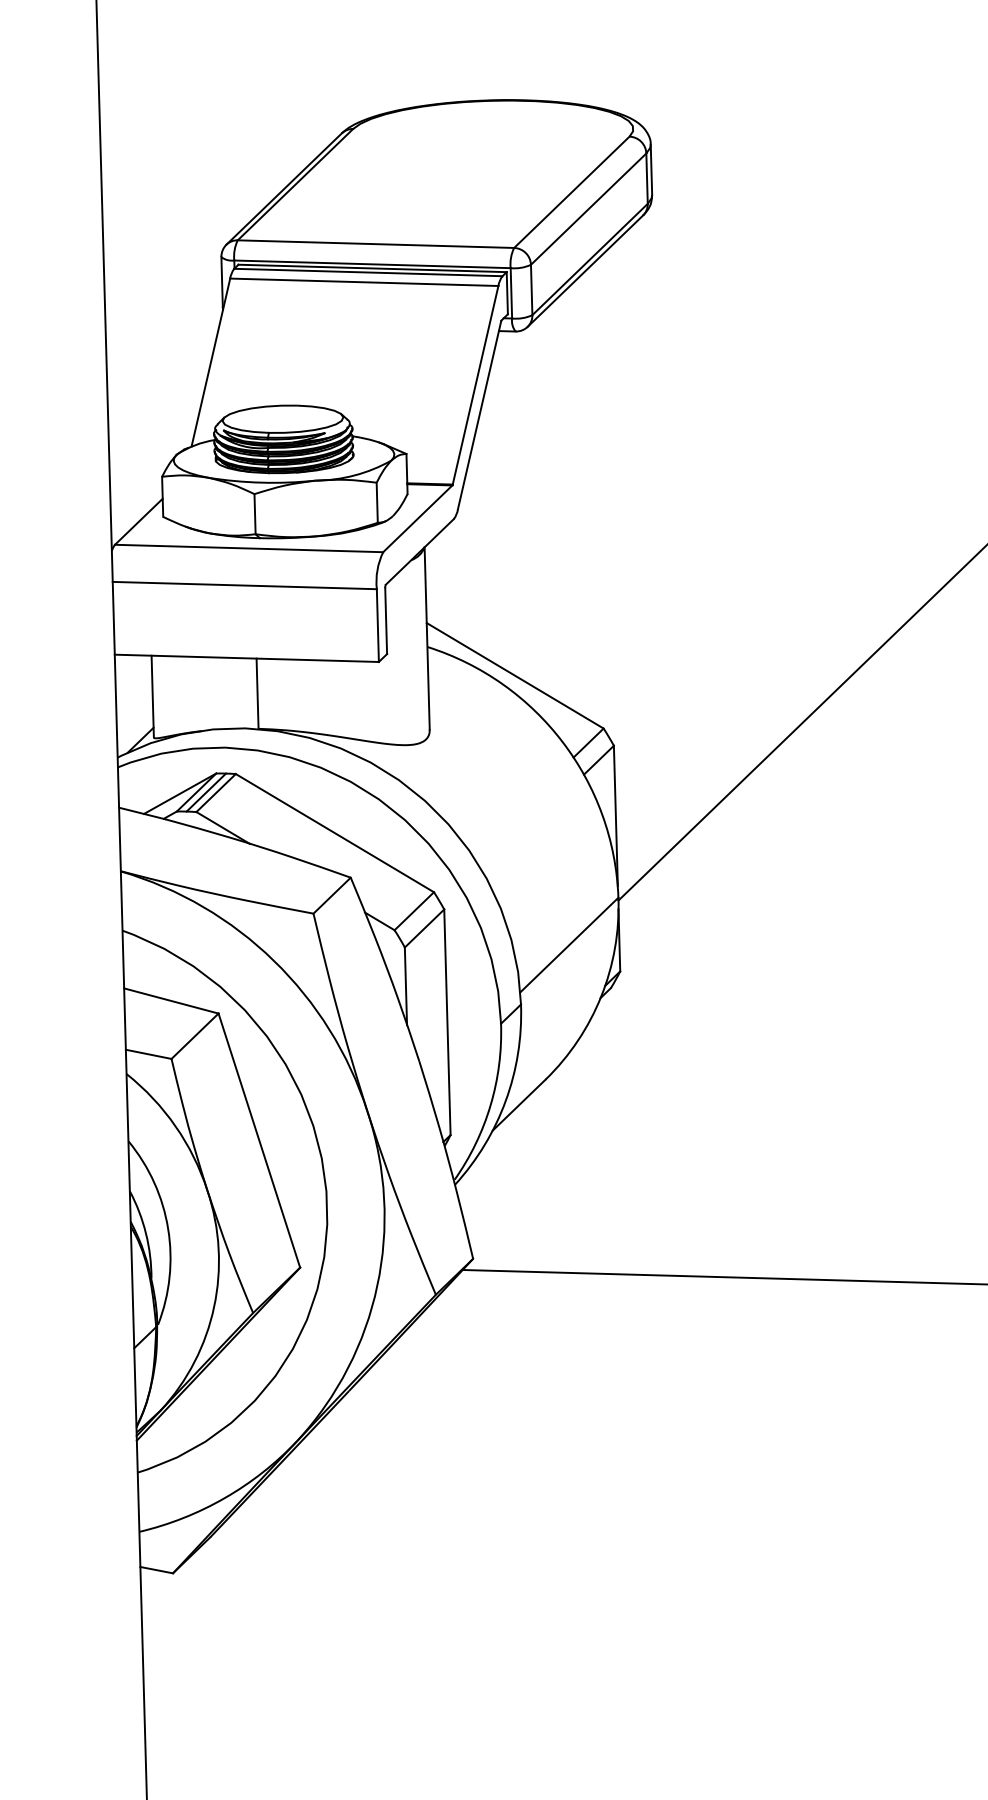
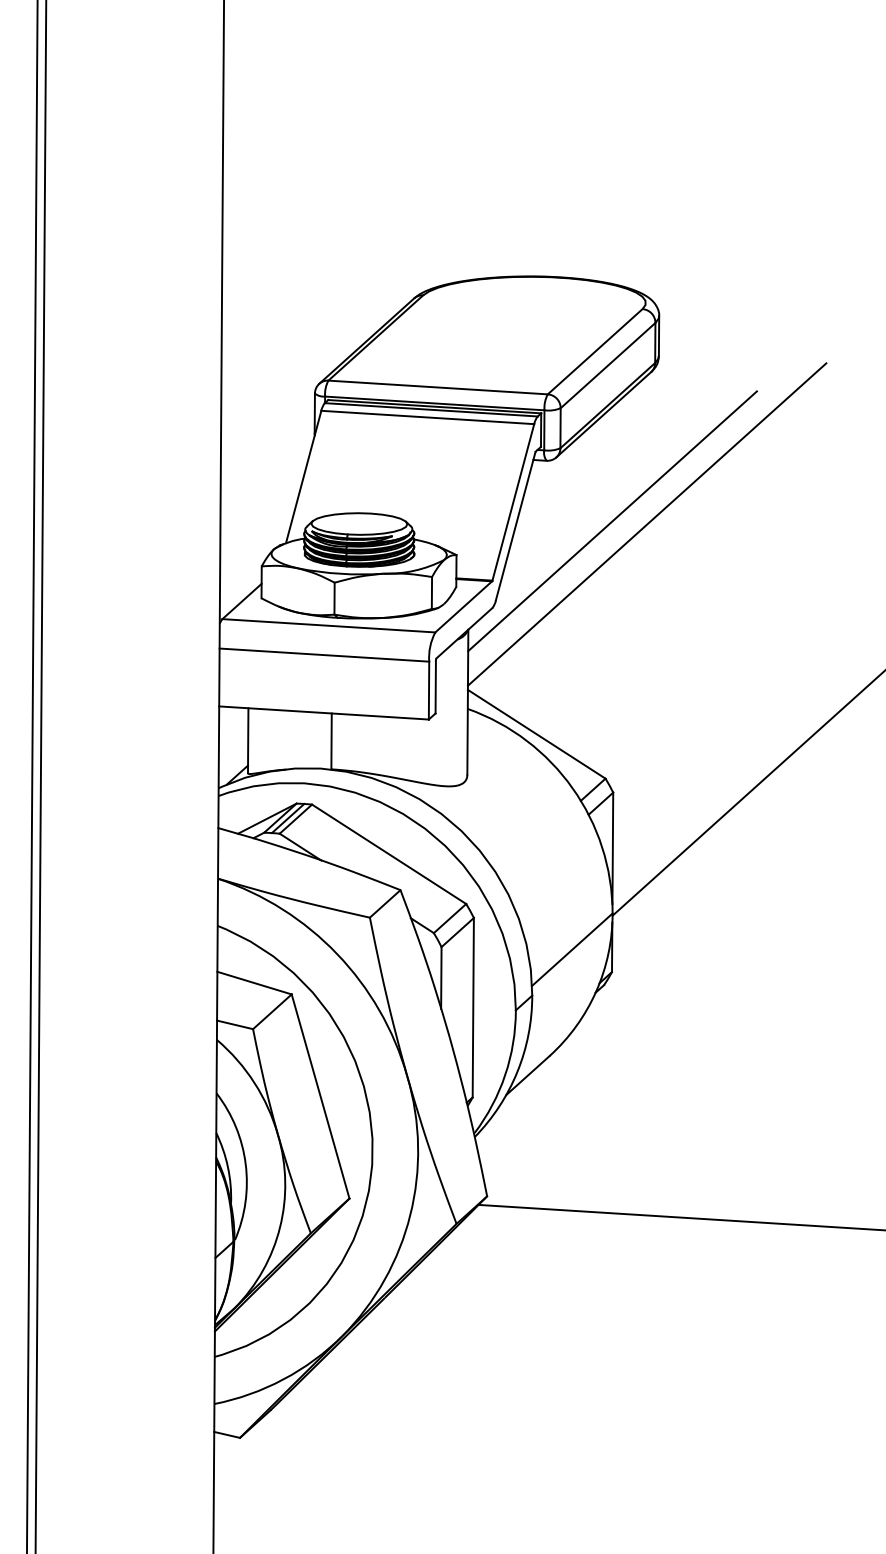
line: (601, 404) -> (612, 521), added
line: (643, 407) -> (646, 524), added

